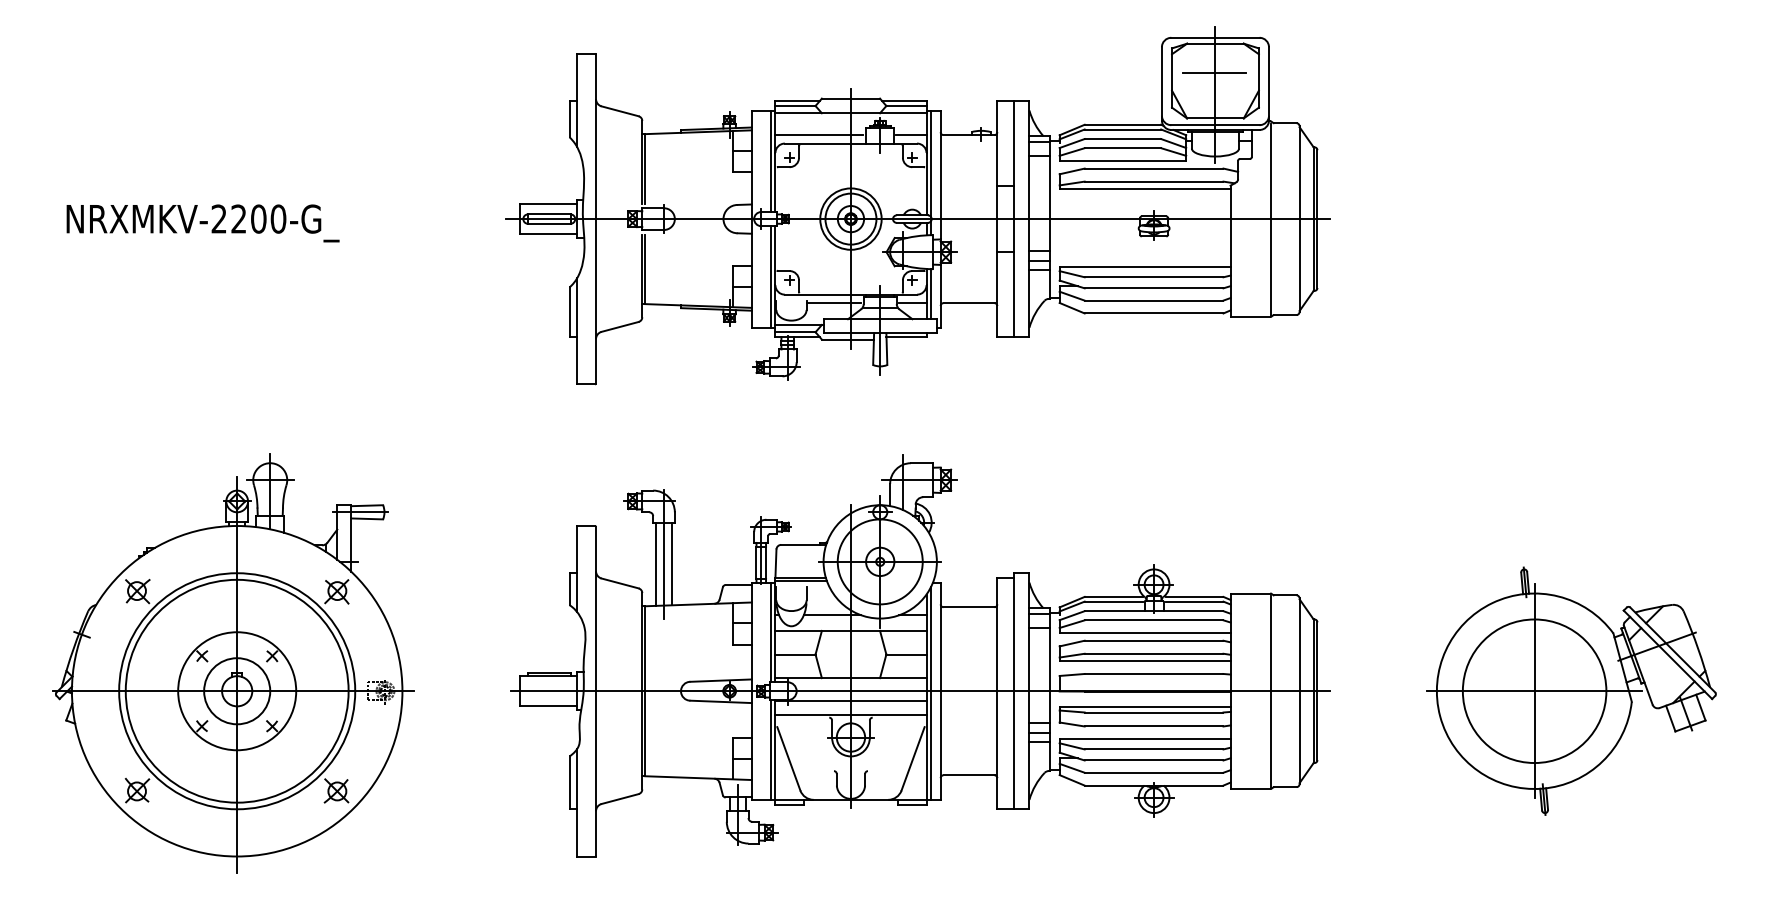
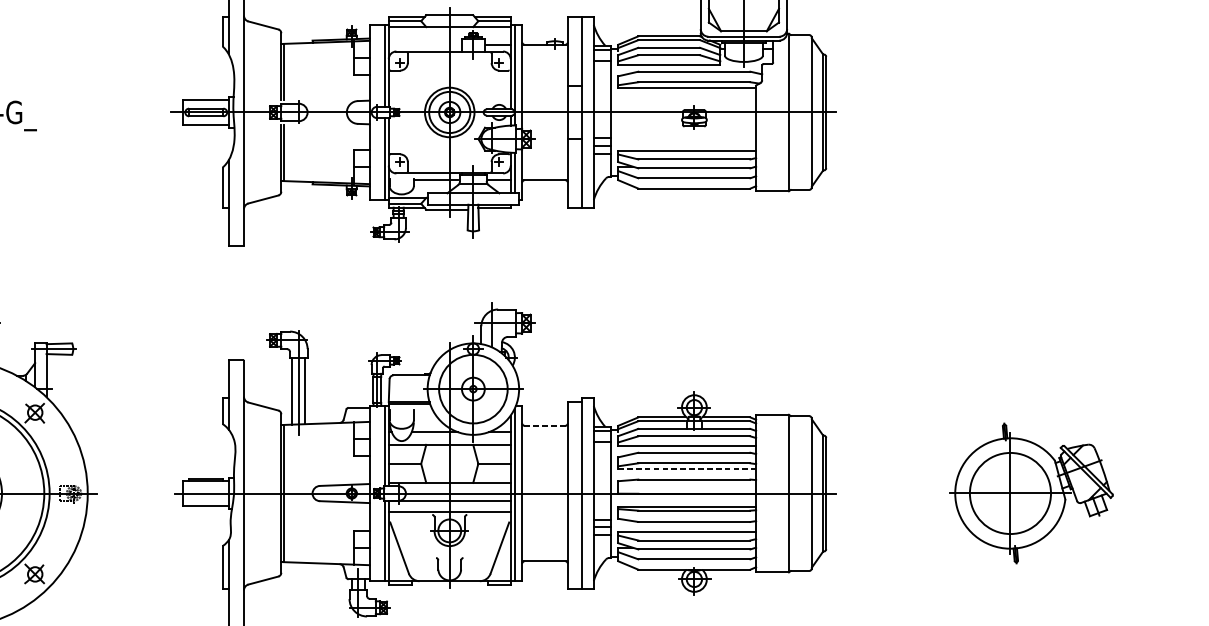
line: (819, 134) -> (424, 44), removed
line: (969, 607) -> (545, 425), solid -> dashed
line: (1145, 661) -> (687, 469), solid -> dashed
part: (1571, 690) -> (1031, 492), size x0.7

